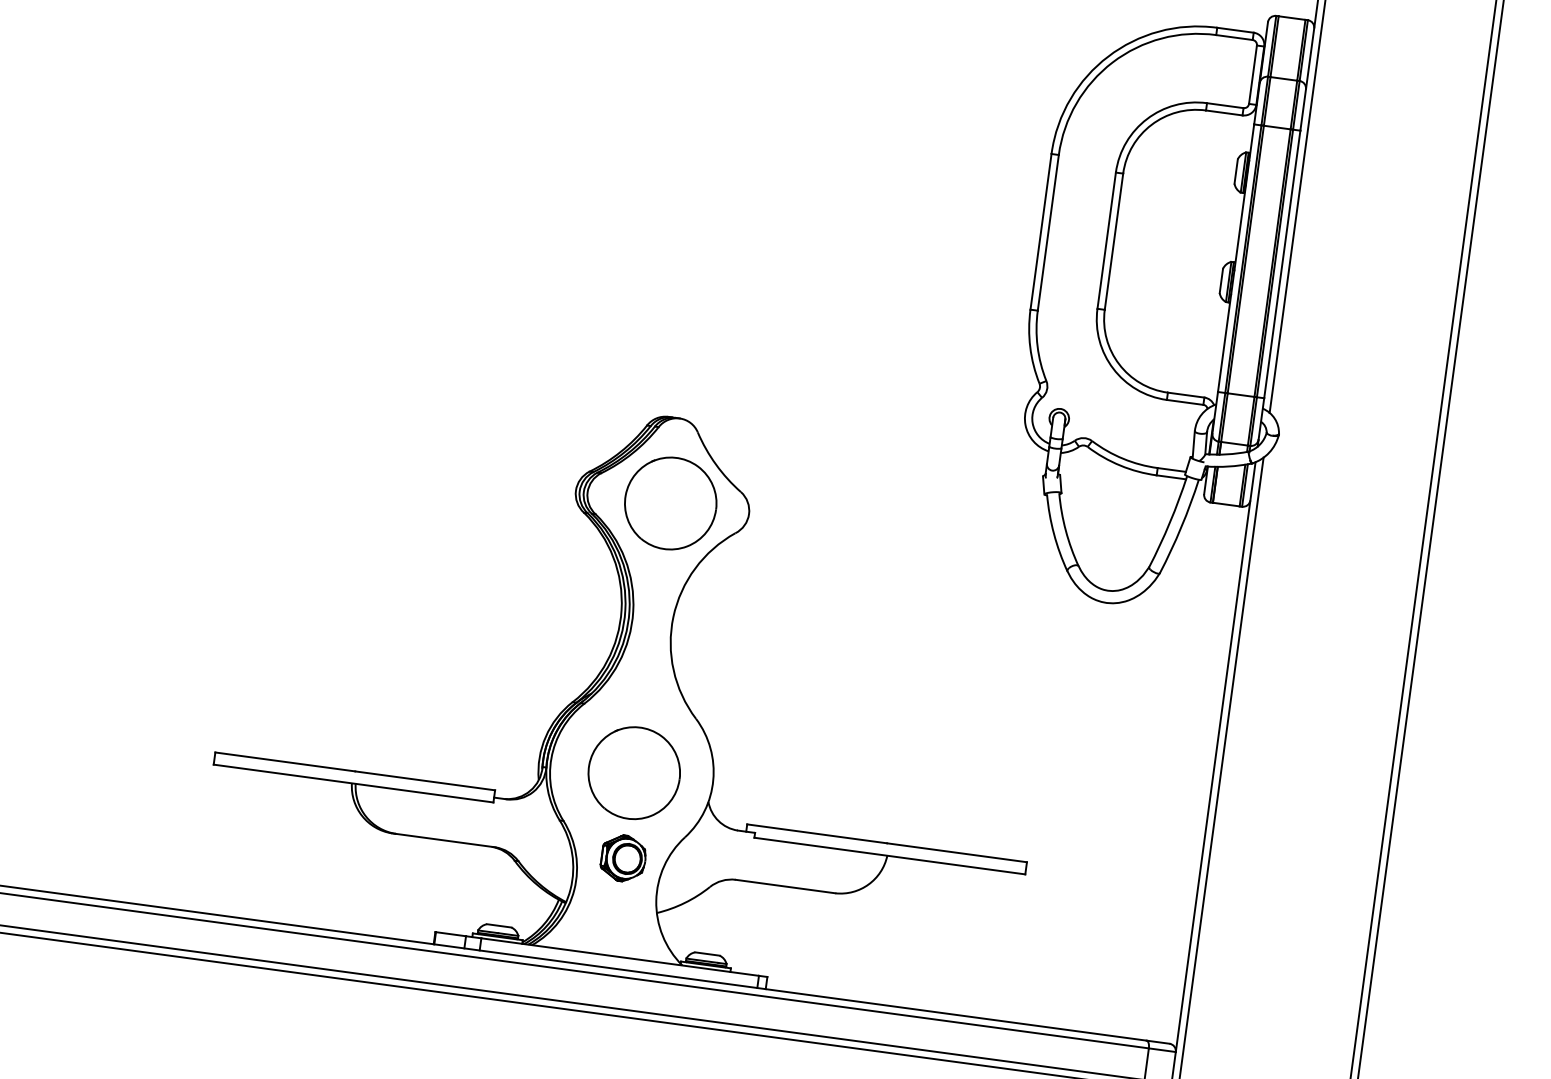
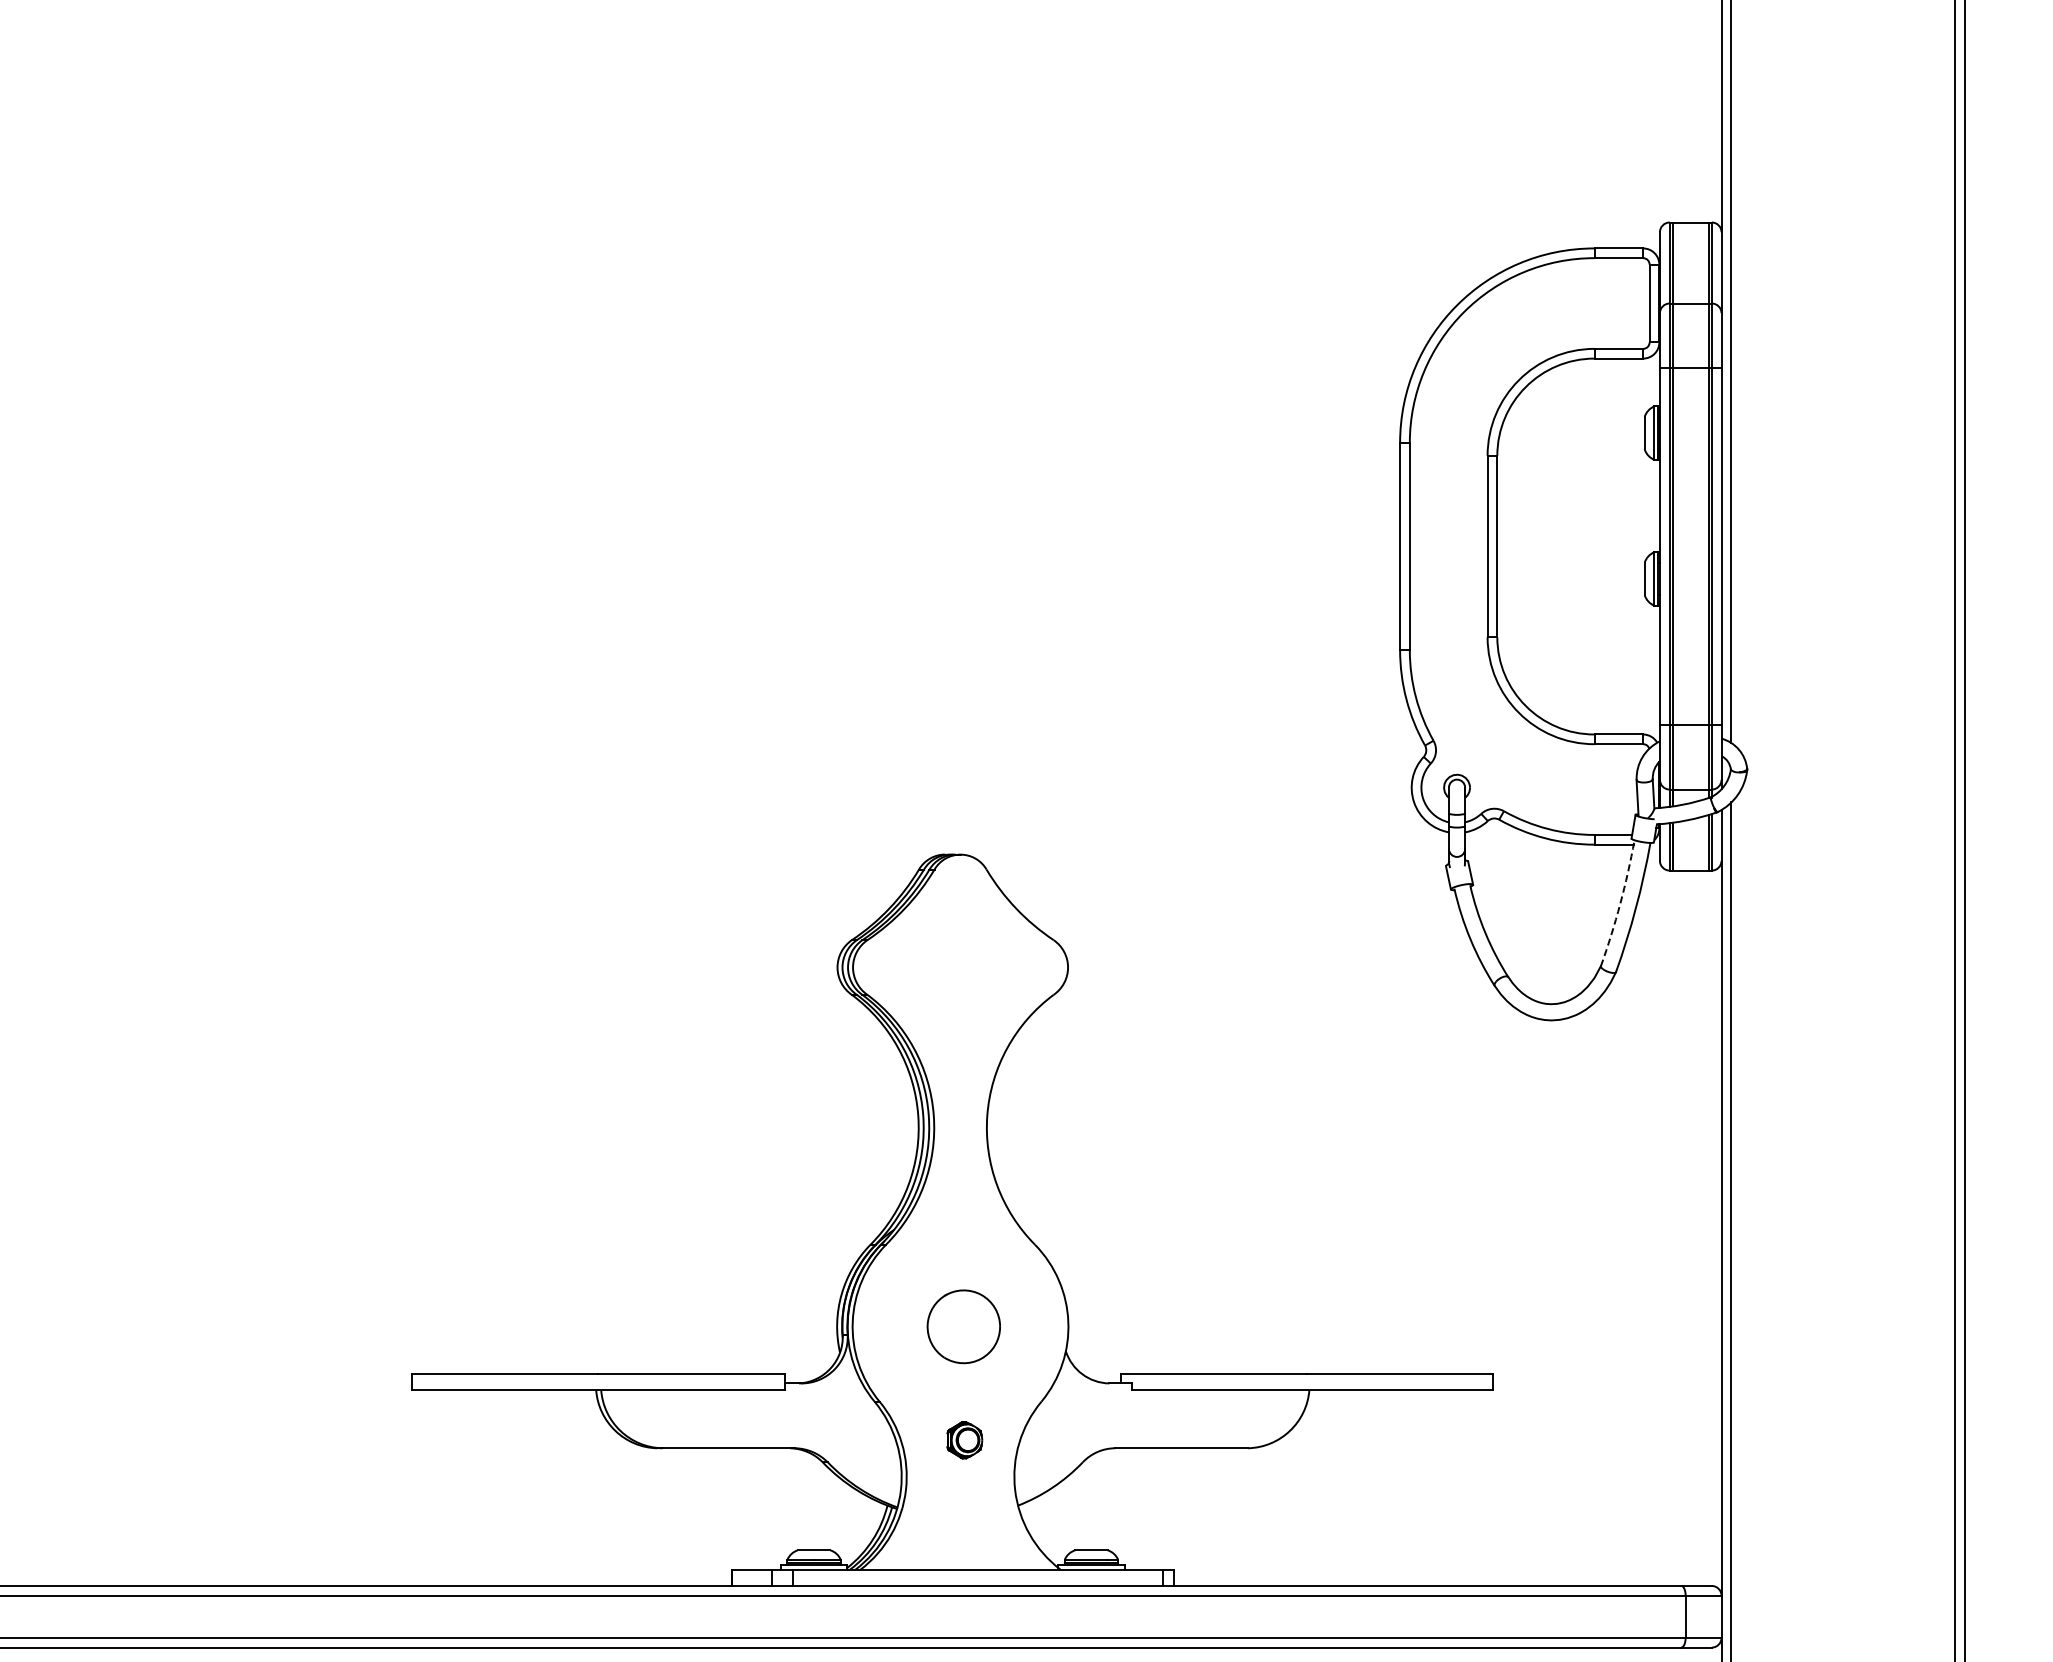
part: (670, 503) -> (963, 967), removed
arc: (1170, 522) -> (1620, 903), solid -> dashed
part: (634, 773) -> (963, 1326), size x0.6
part: (623, 858) -> (964, 1440), size x0.6

